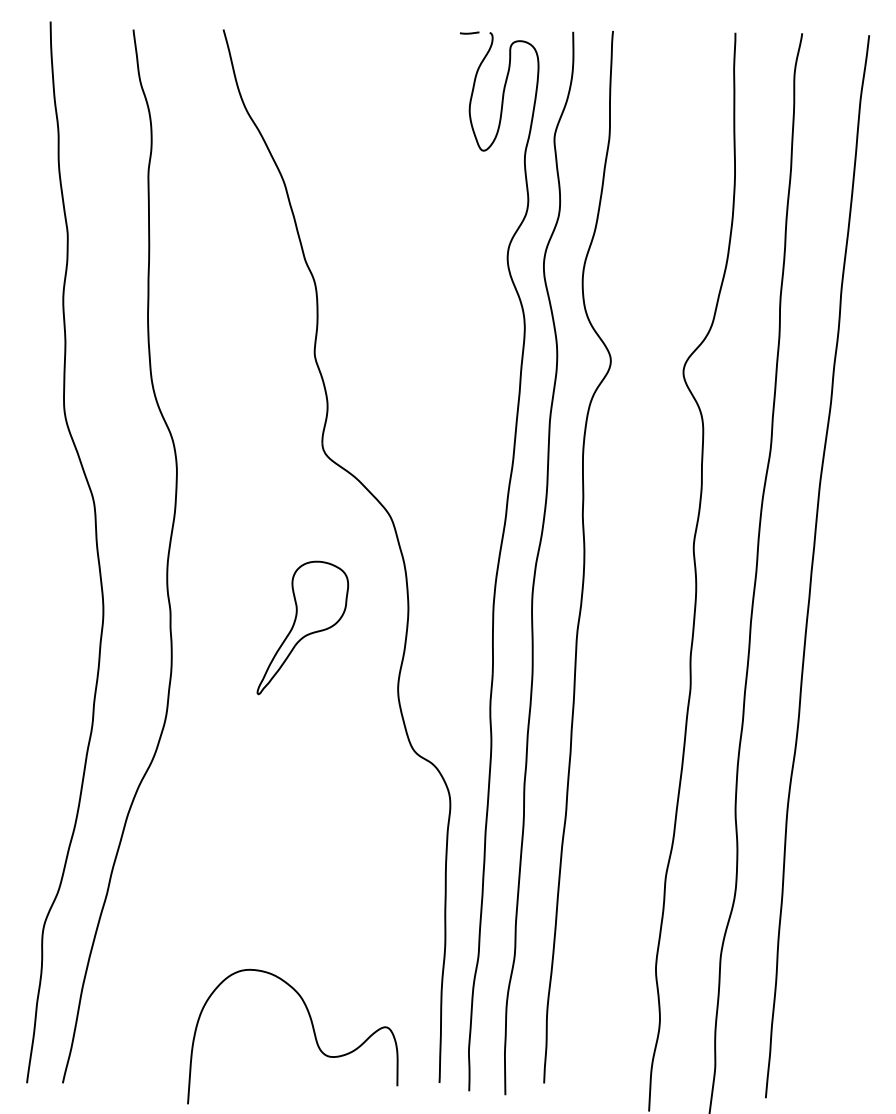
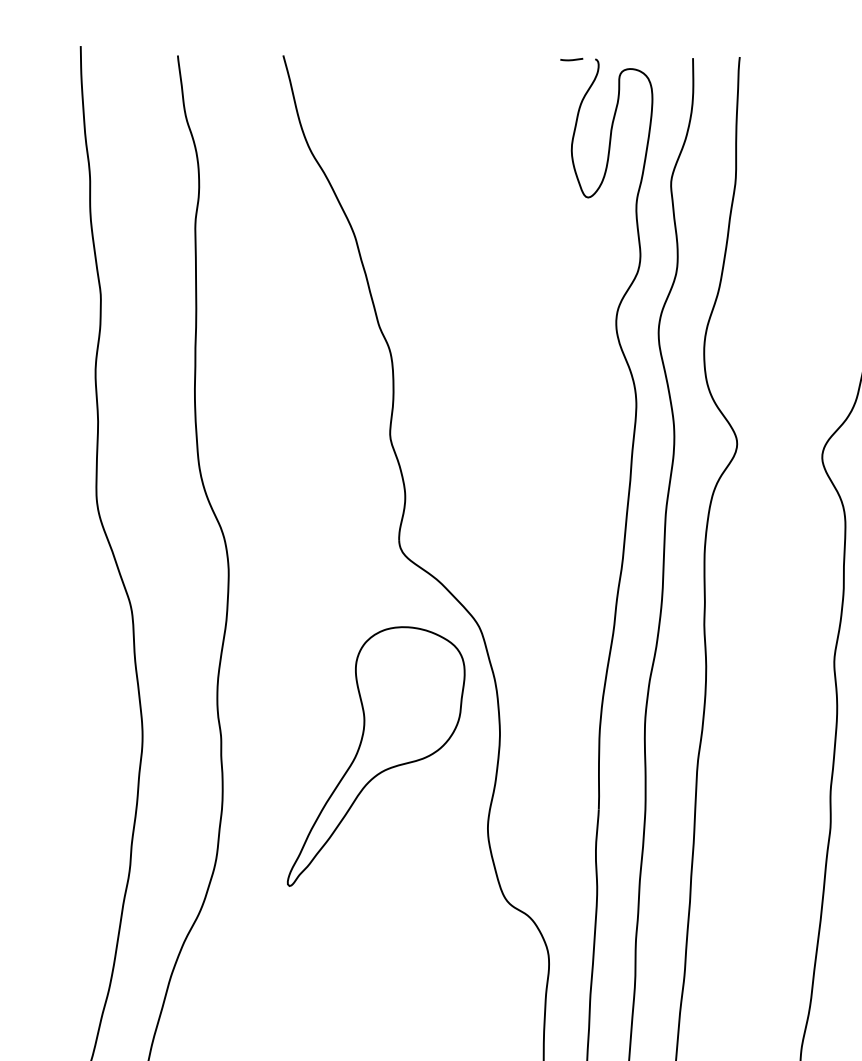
part: (302, 627) -> (375, 756), size x1.67

